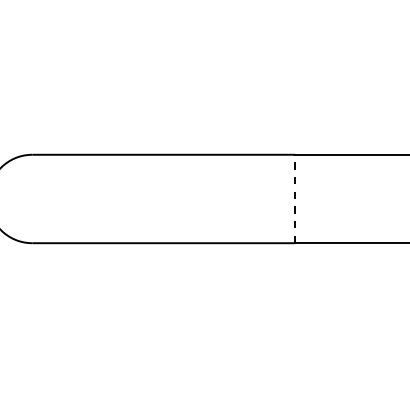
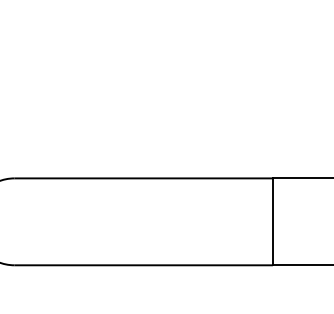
line: (295, 198) -> (273, 221), dashed -> solid

